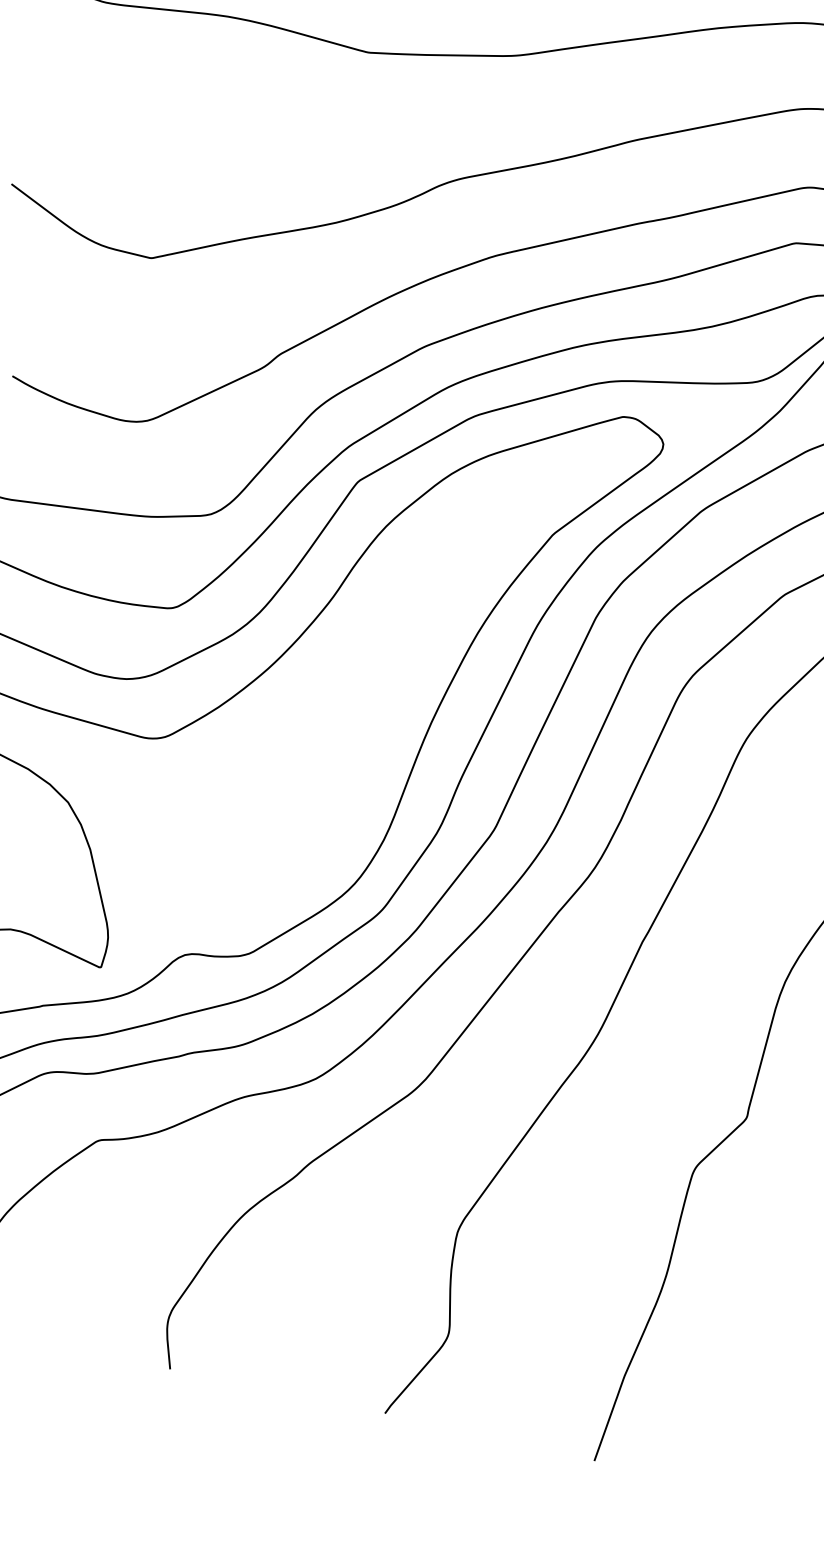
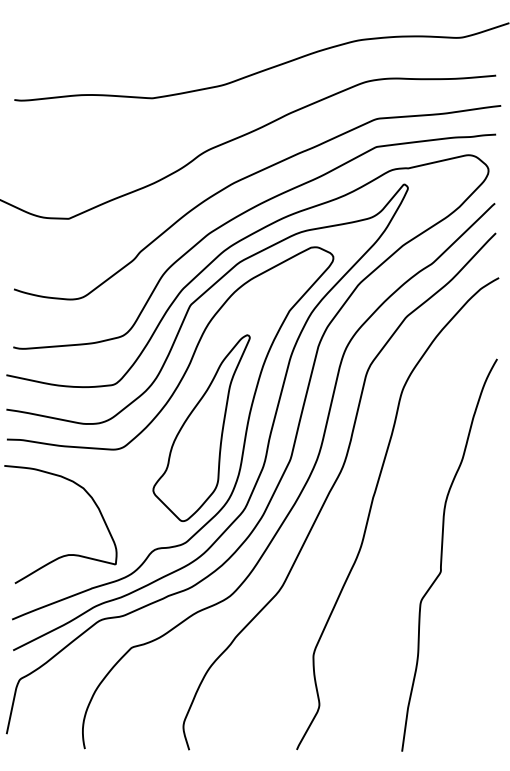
part: (329, 730) -> (201, 427), added

